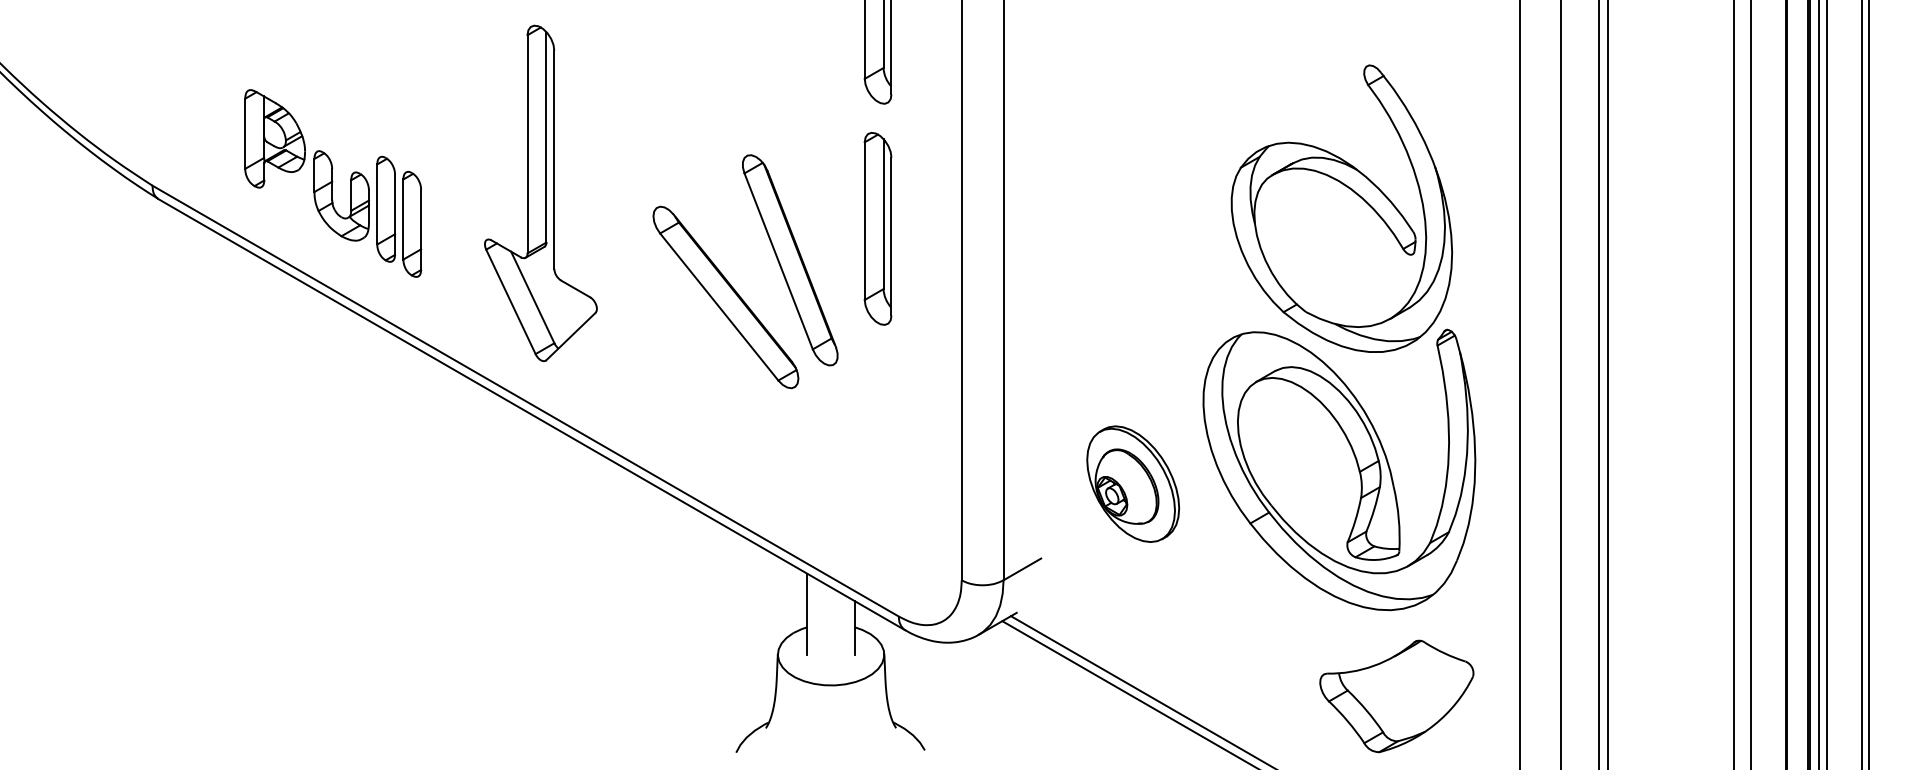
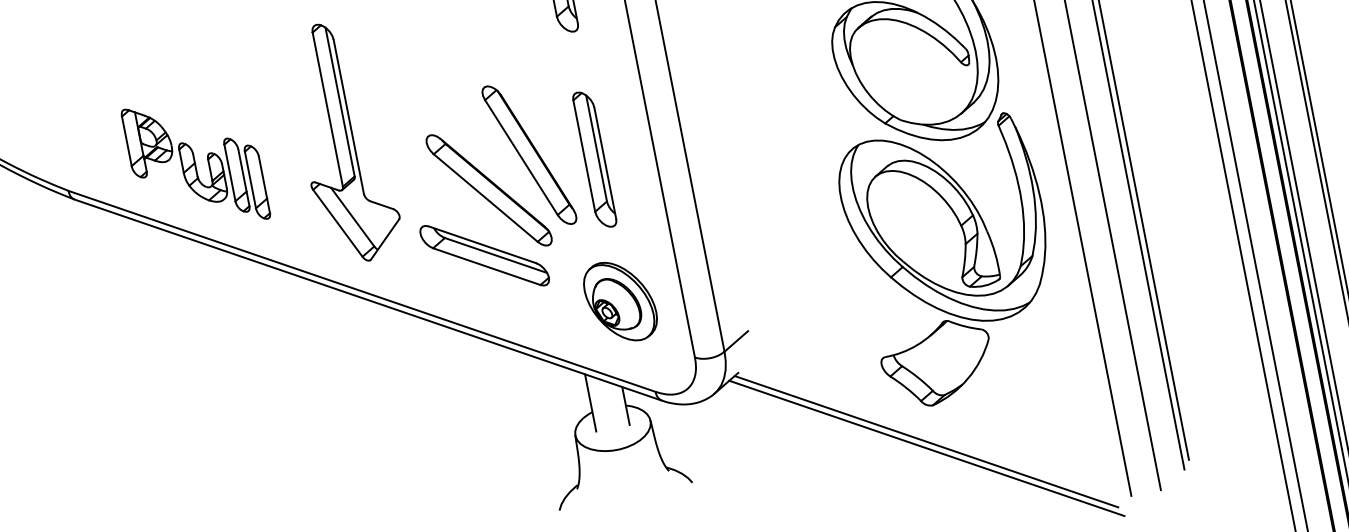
part: (877, 228) -> (594, 159), moved
part: (702, 384) -> (484, 255), added
part: (1133, 483) -> (620, 301), moved
part: (1396, 696) -> (937, 363), moved

